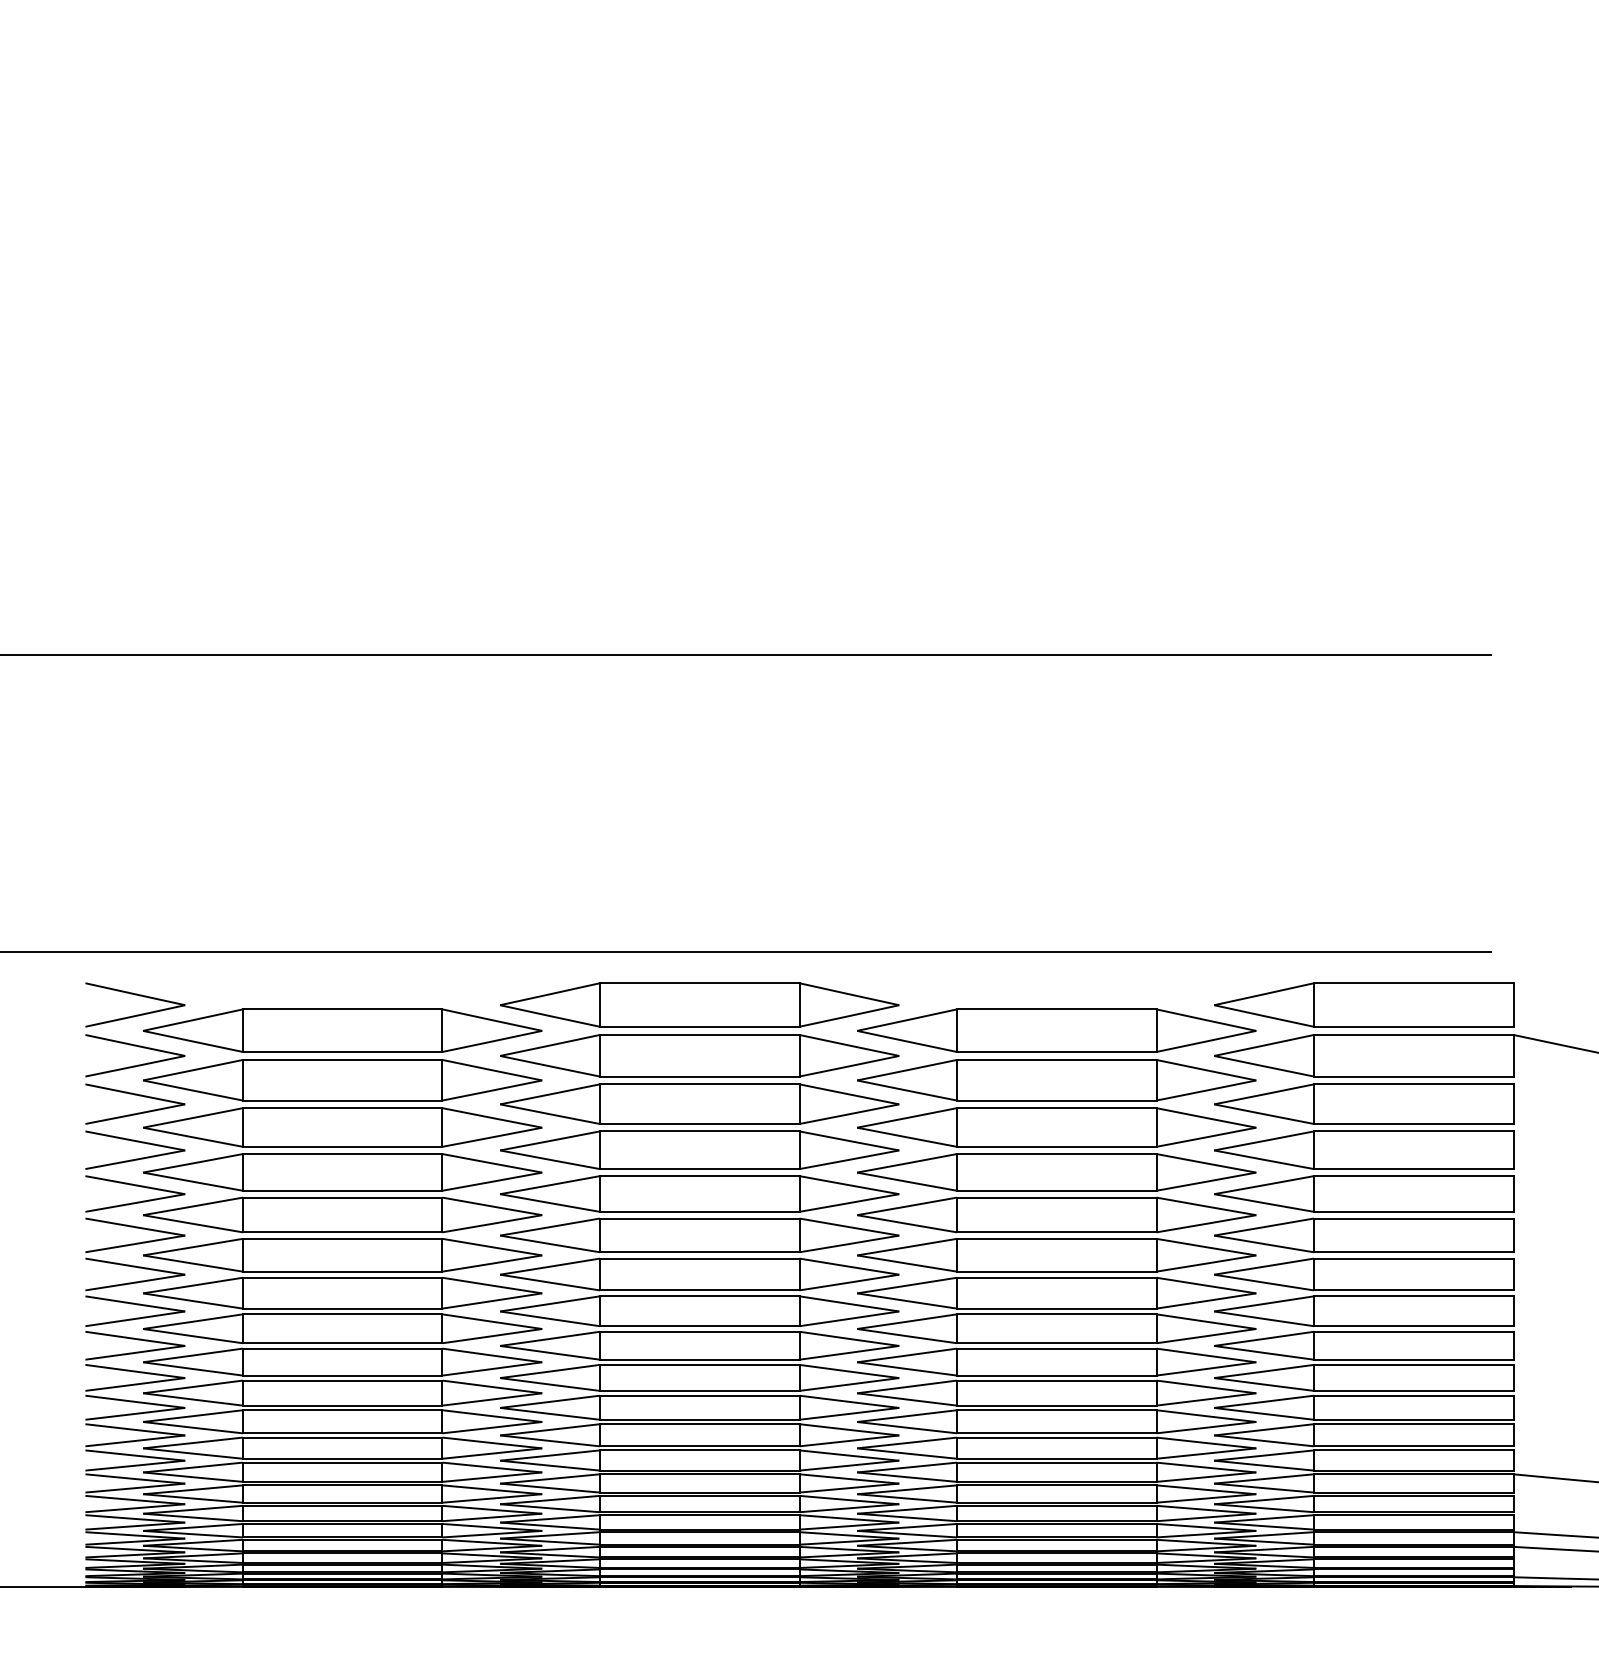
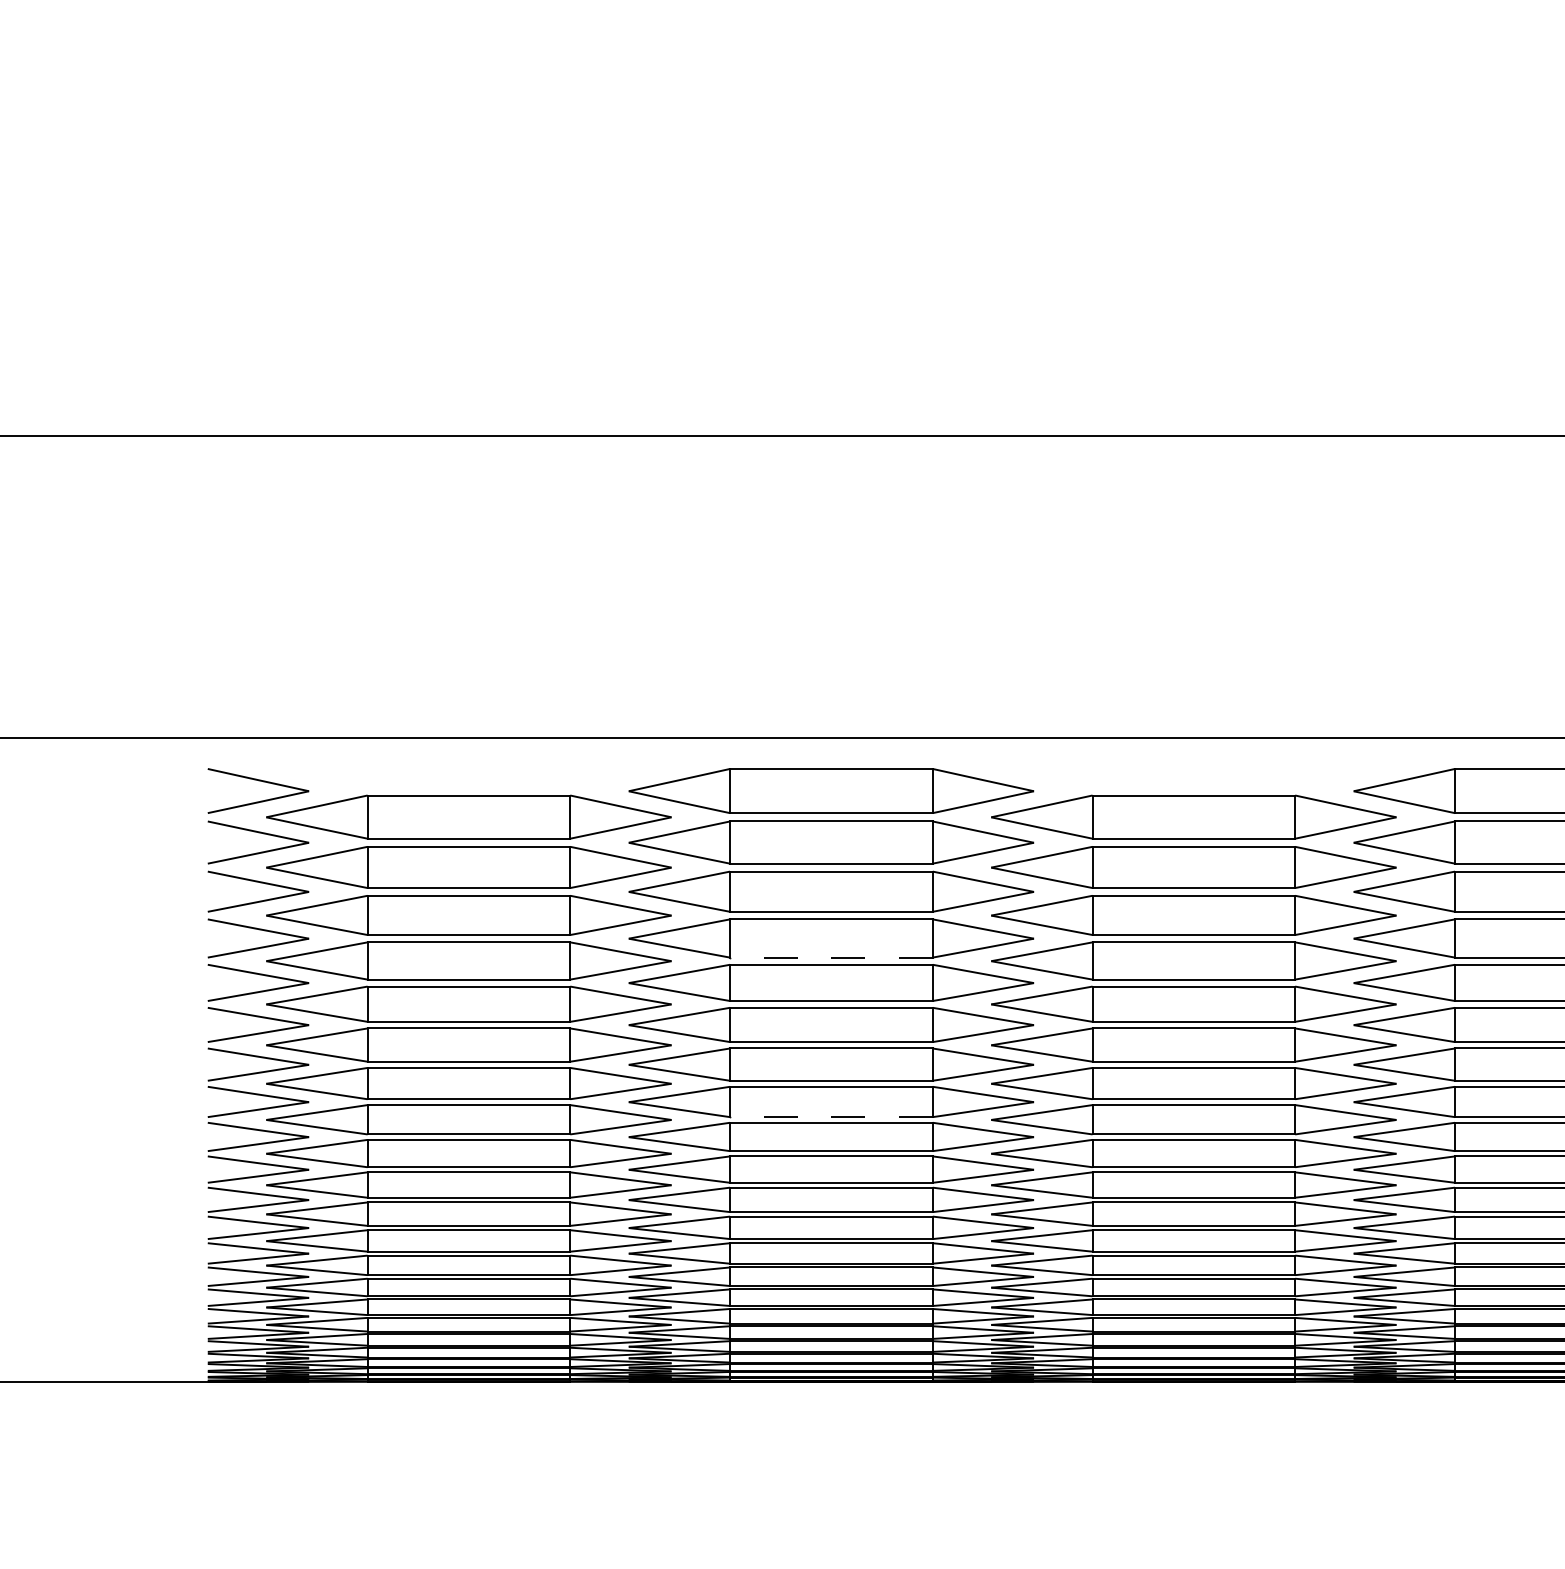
line: (699, 1169) -> (831, 958), solid -> dashed
line: (699, 1326) -> (831, 1117), solid -> dashed

